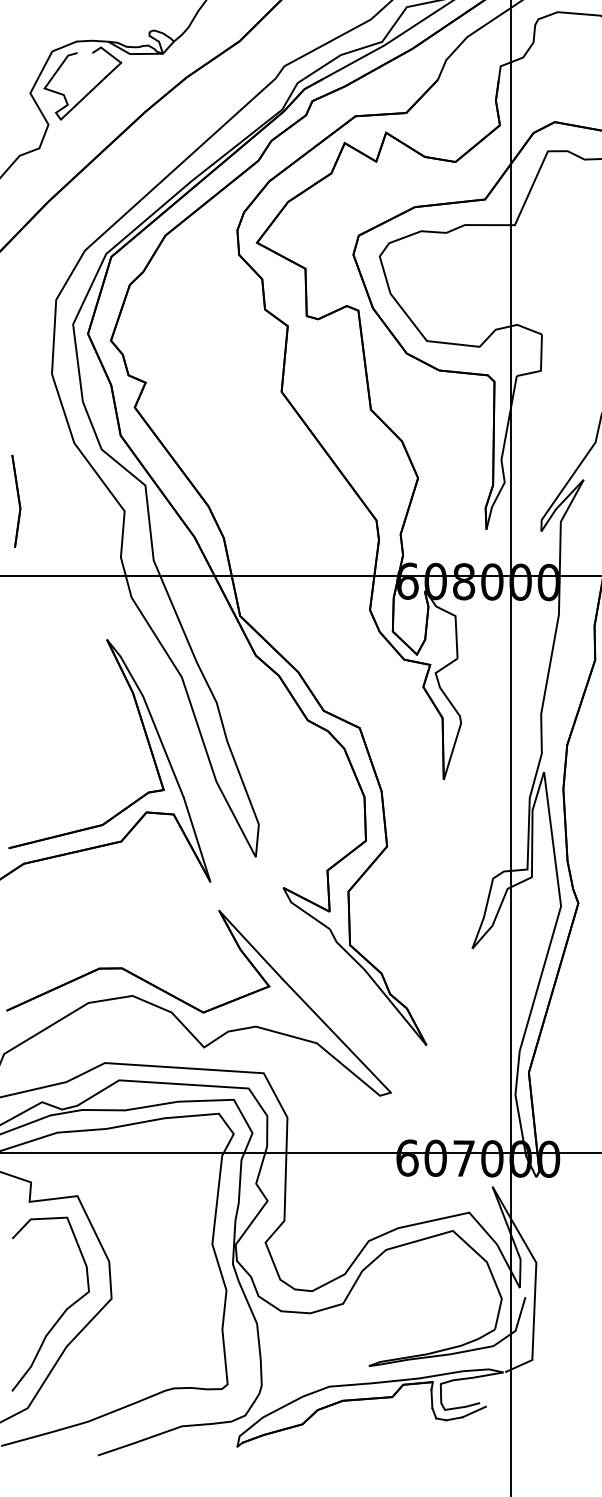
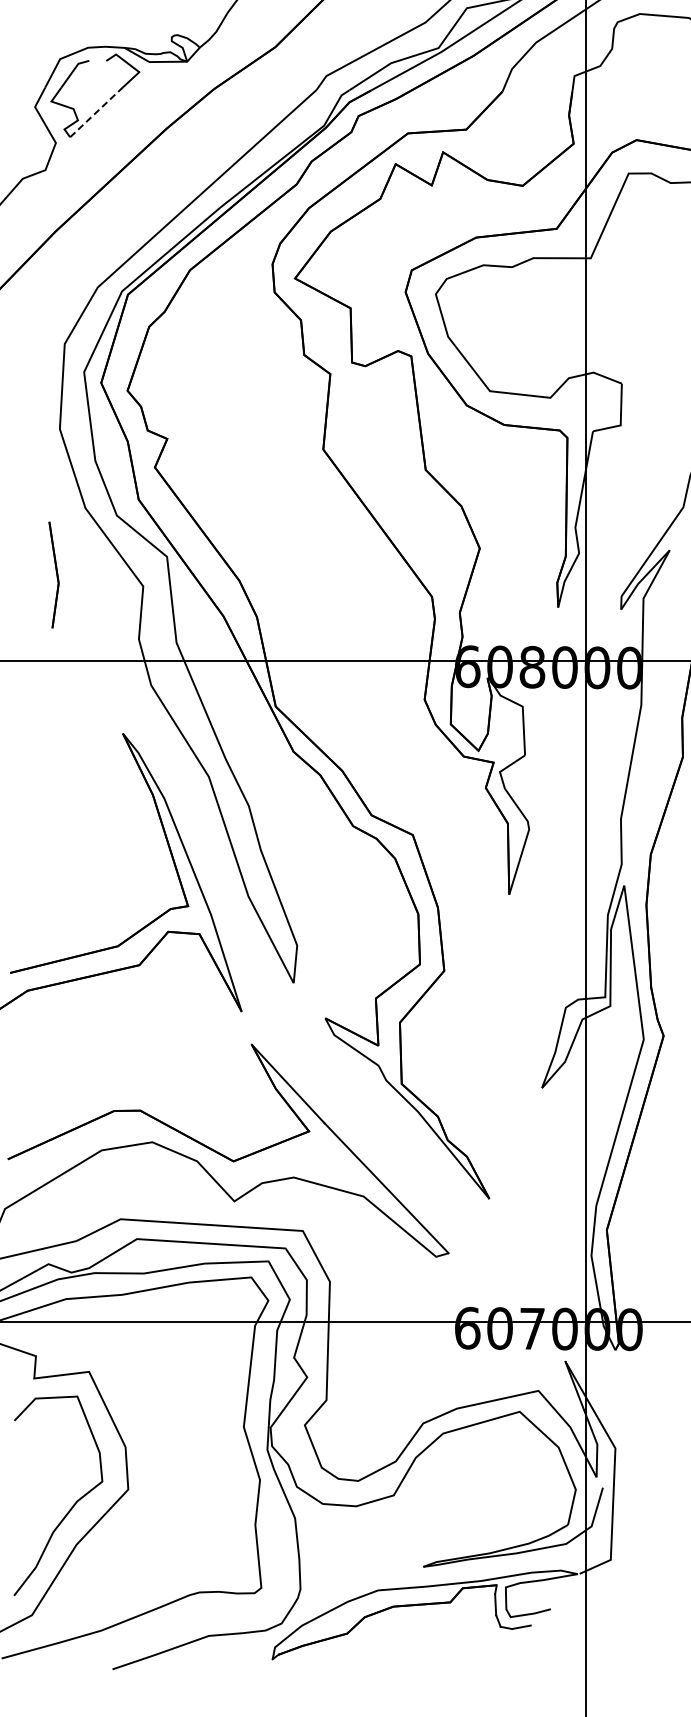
line: (83, 98) -> (96, 112), solid -> dashed
part: (15, 500) -> (53, 574), moved
line: (473, 1412) -> (543, 1619), removed

